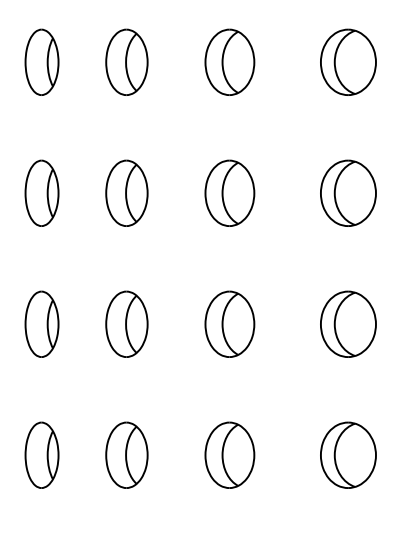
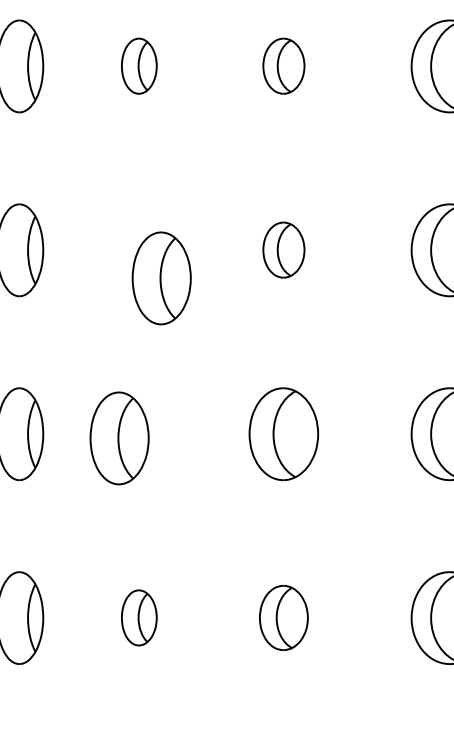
part: (126, 61) -> (138, 65), size x0.6
part: (229, 61) -> (283, 65), size x0.6
part: (126, 192) -> (161, 277), moved
part: (229, 192) -> (283, 249), size x0.6
part: (126, 323) -> (119, 437), moved
part: (126, 454) -> (138, 616), size x0.6
part: (229, 454) -> (283, 616), size x0.7

